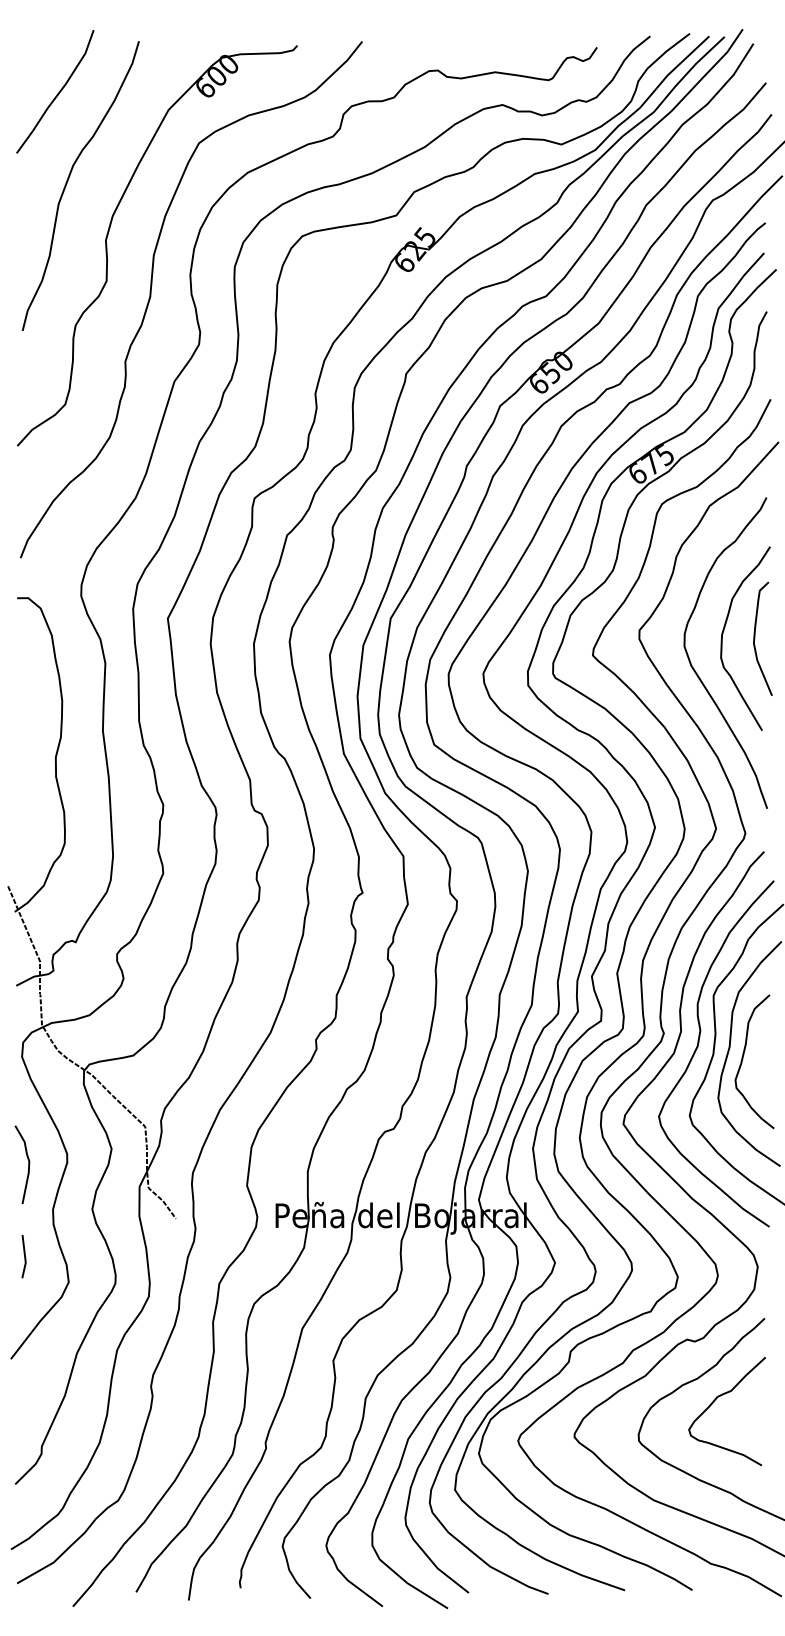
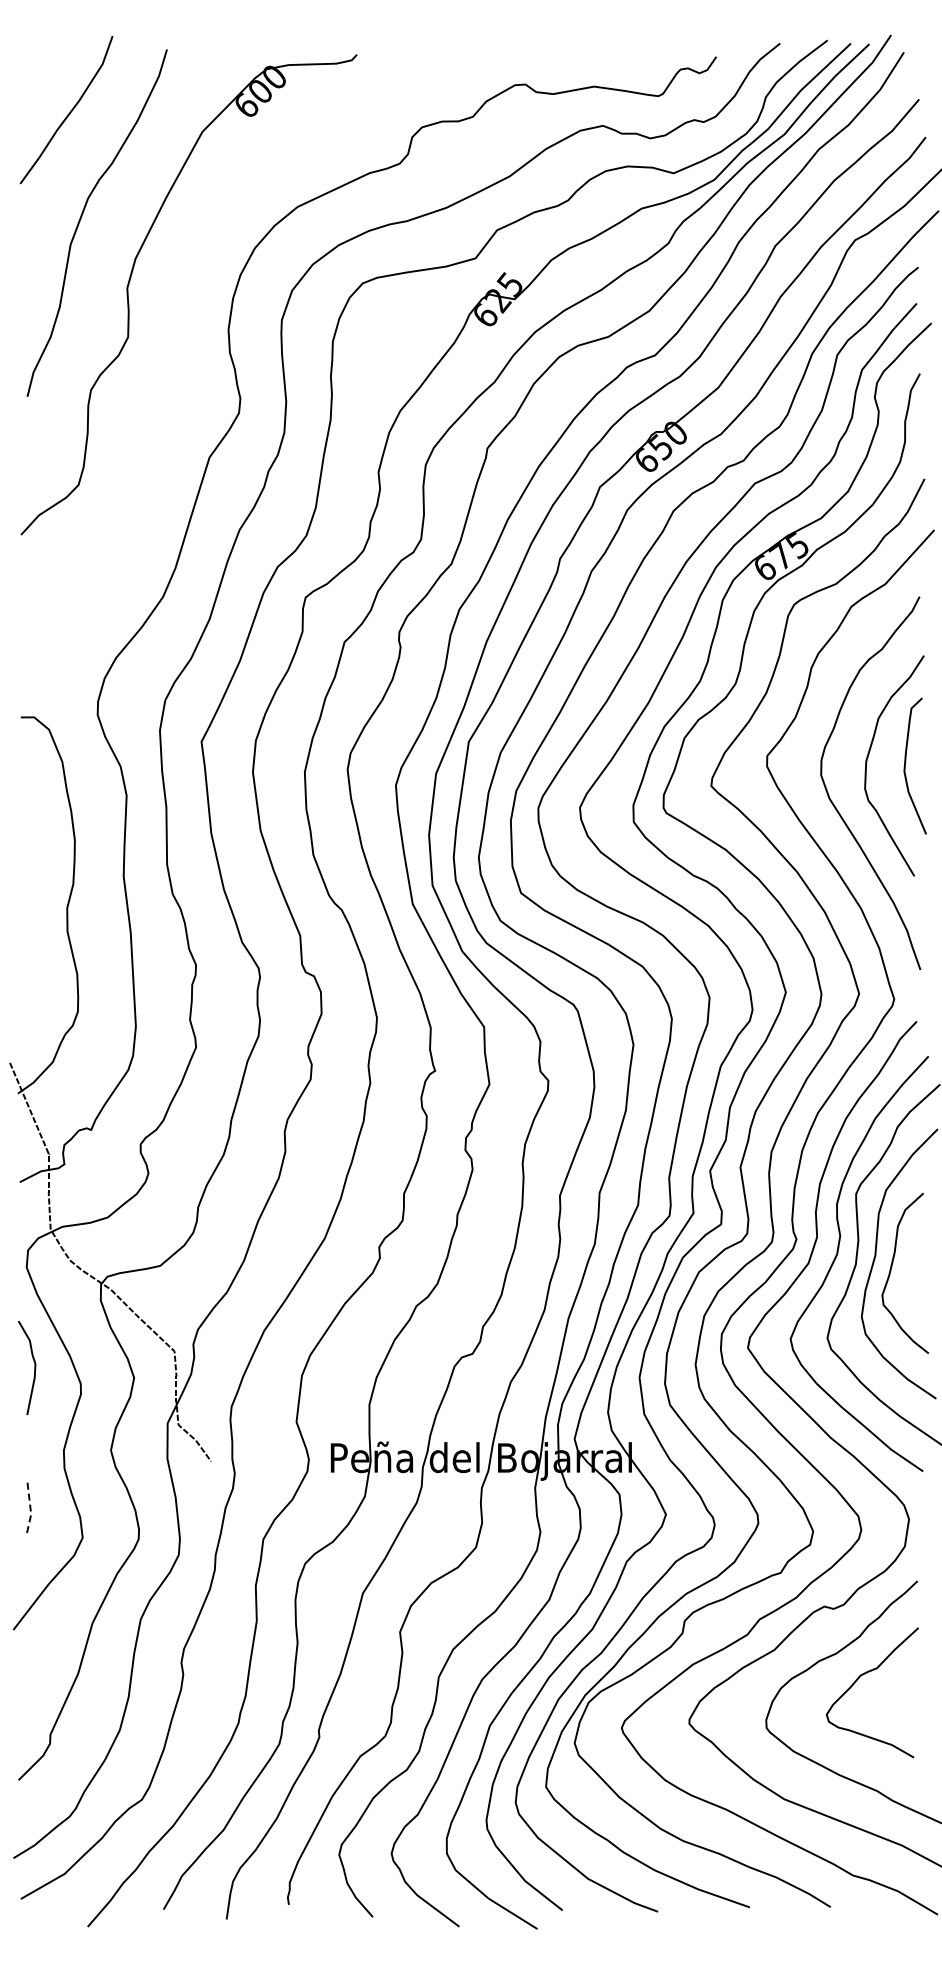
curve: (151, 297) -> (181, 356), removed
curve: (28, 1164) -> (34, 1367), moved
line: (25, 1256) -> (30, 1507), solid -> dashed

